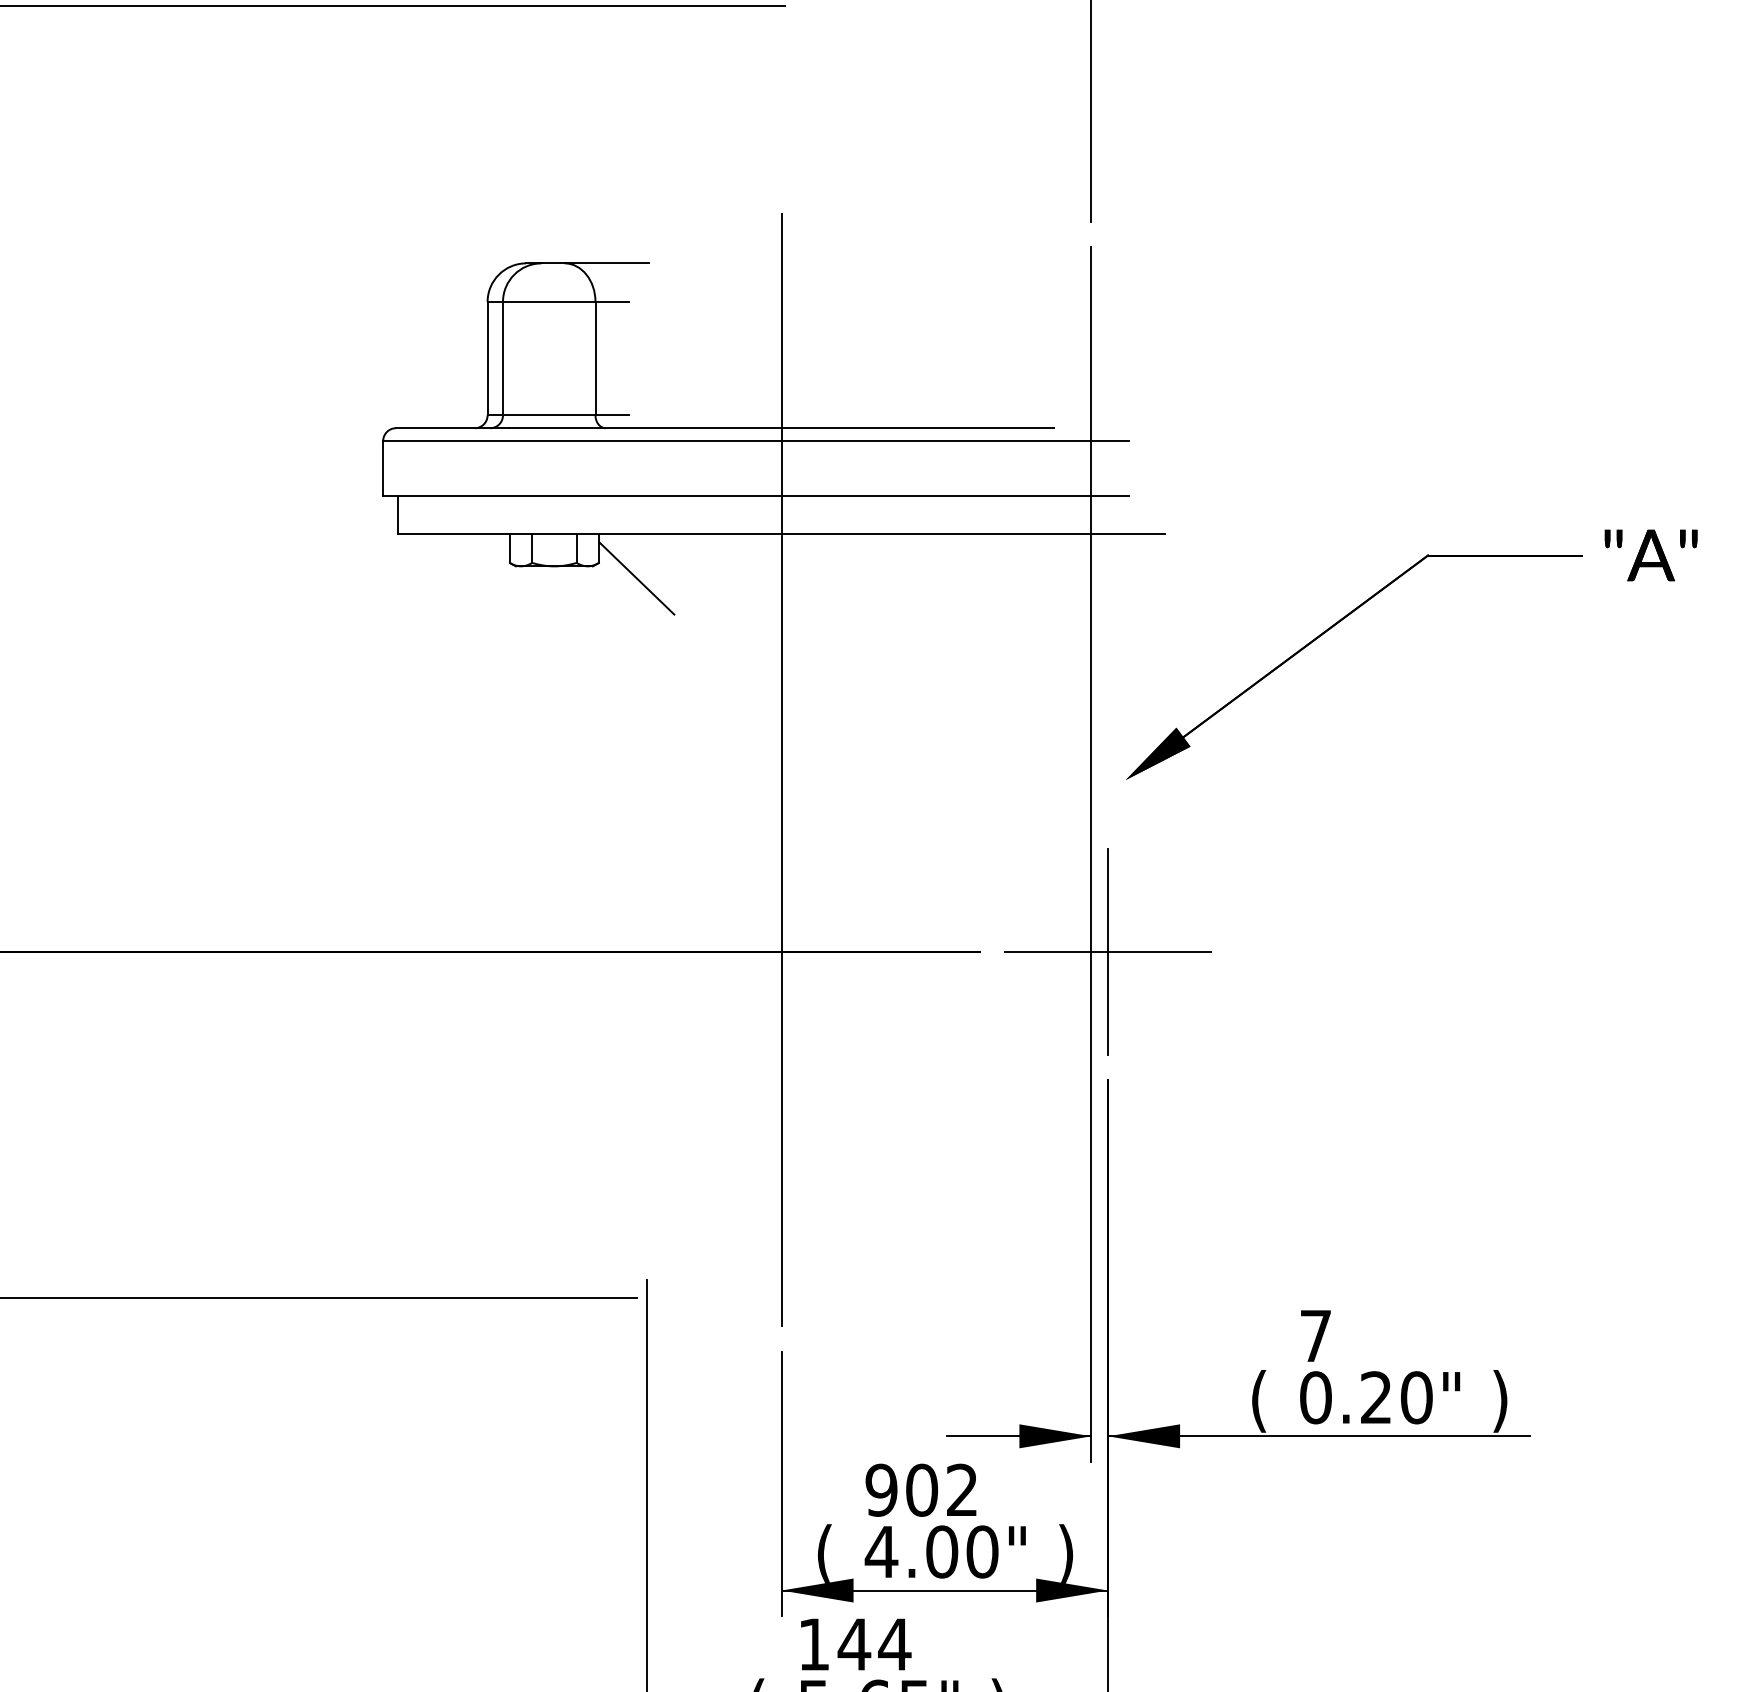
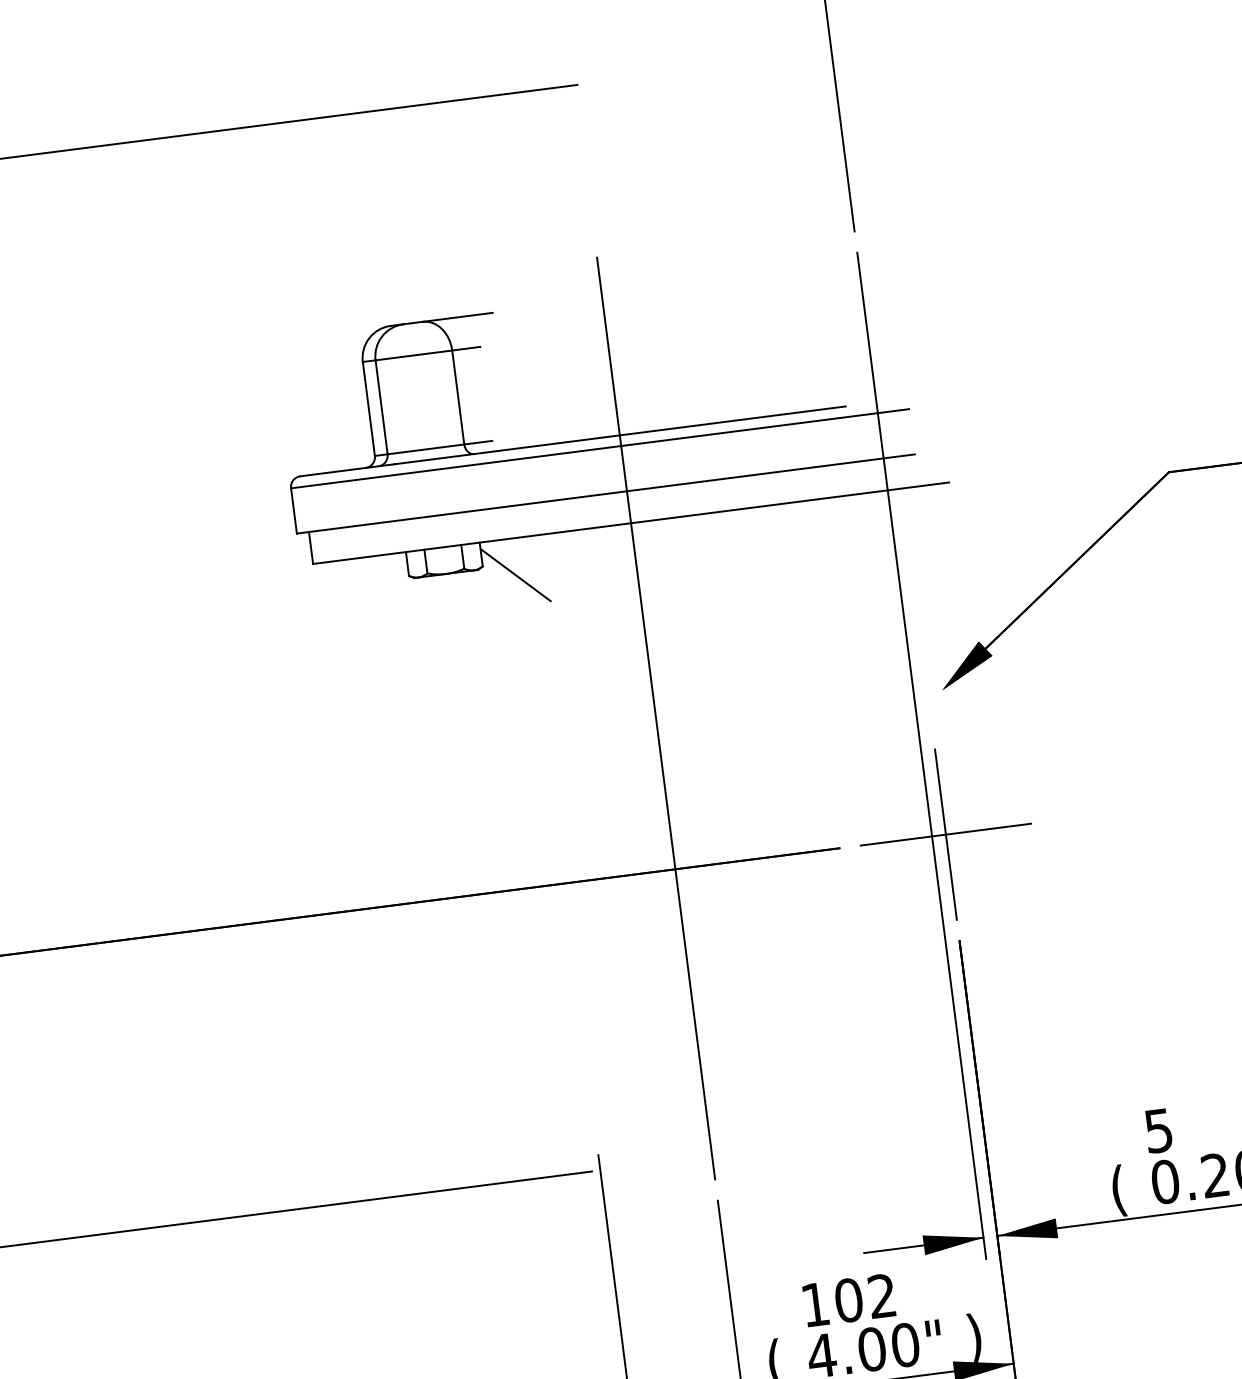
text: (1315, 1336) -> (1158, 1131), 7 -> 5
text: (881, 1489) -> (815, 1304), 902 -> 102

